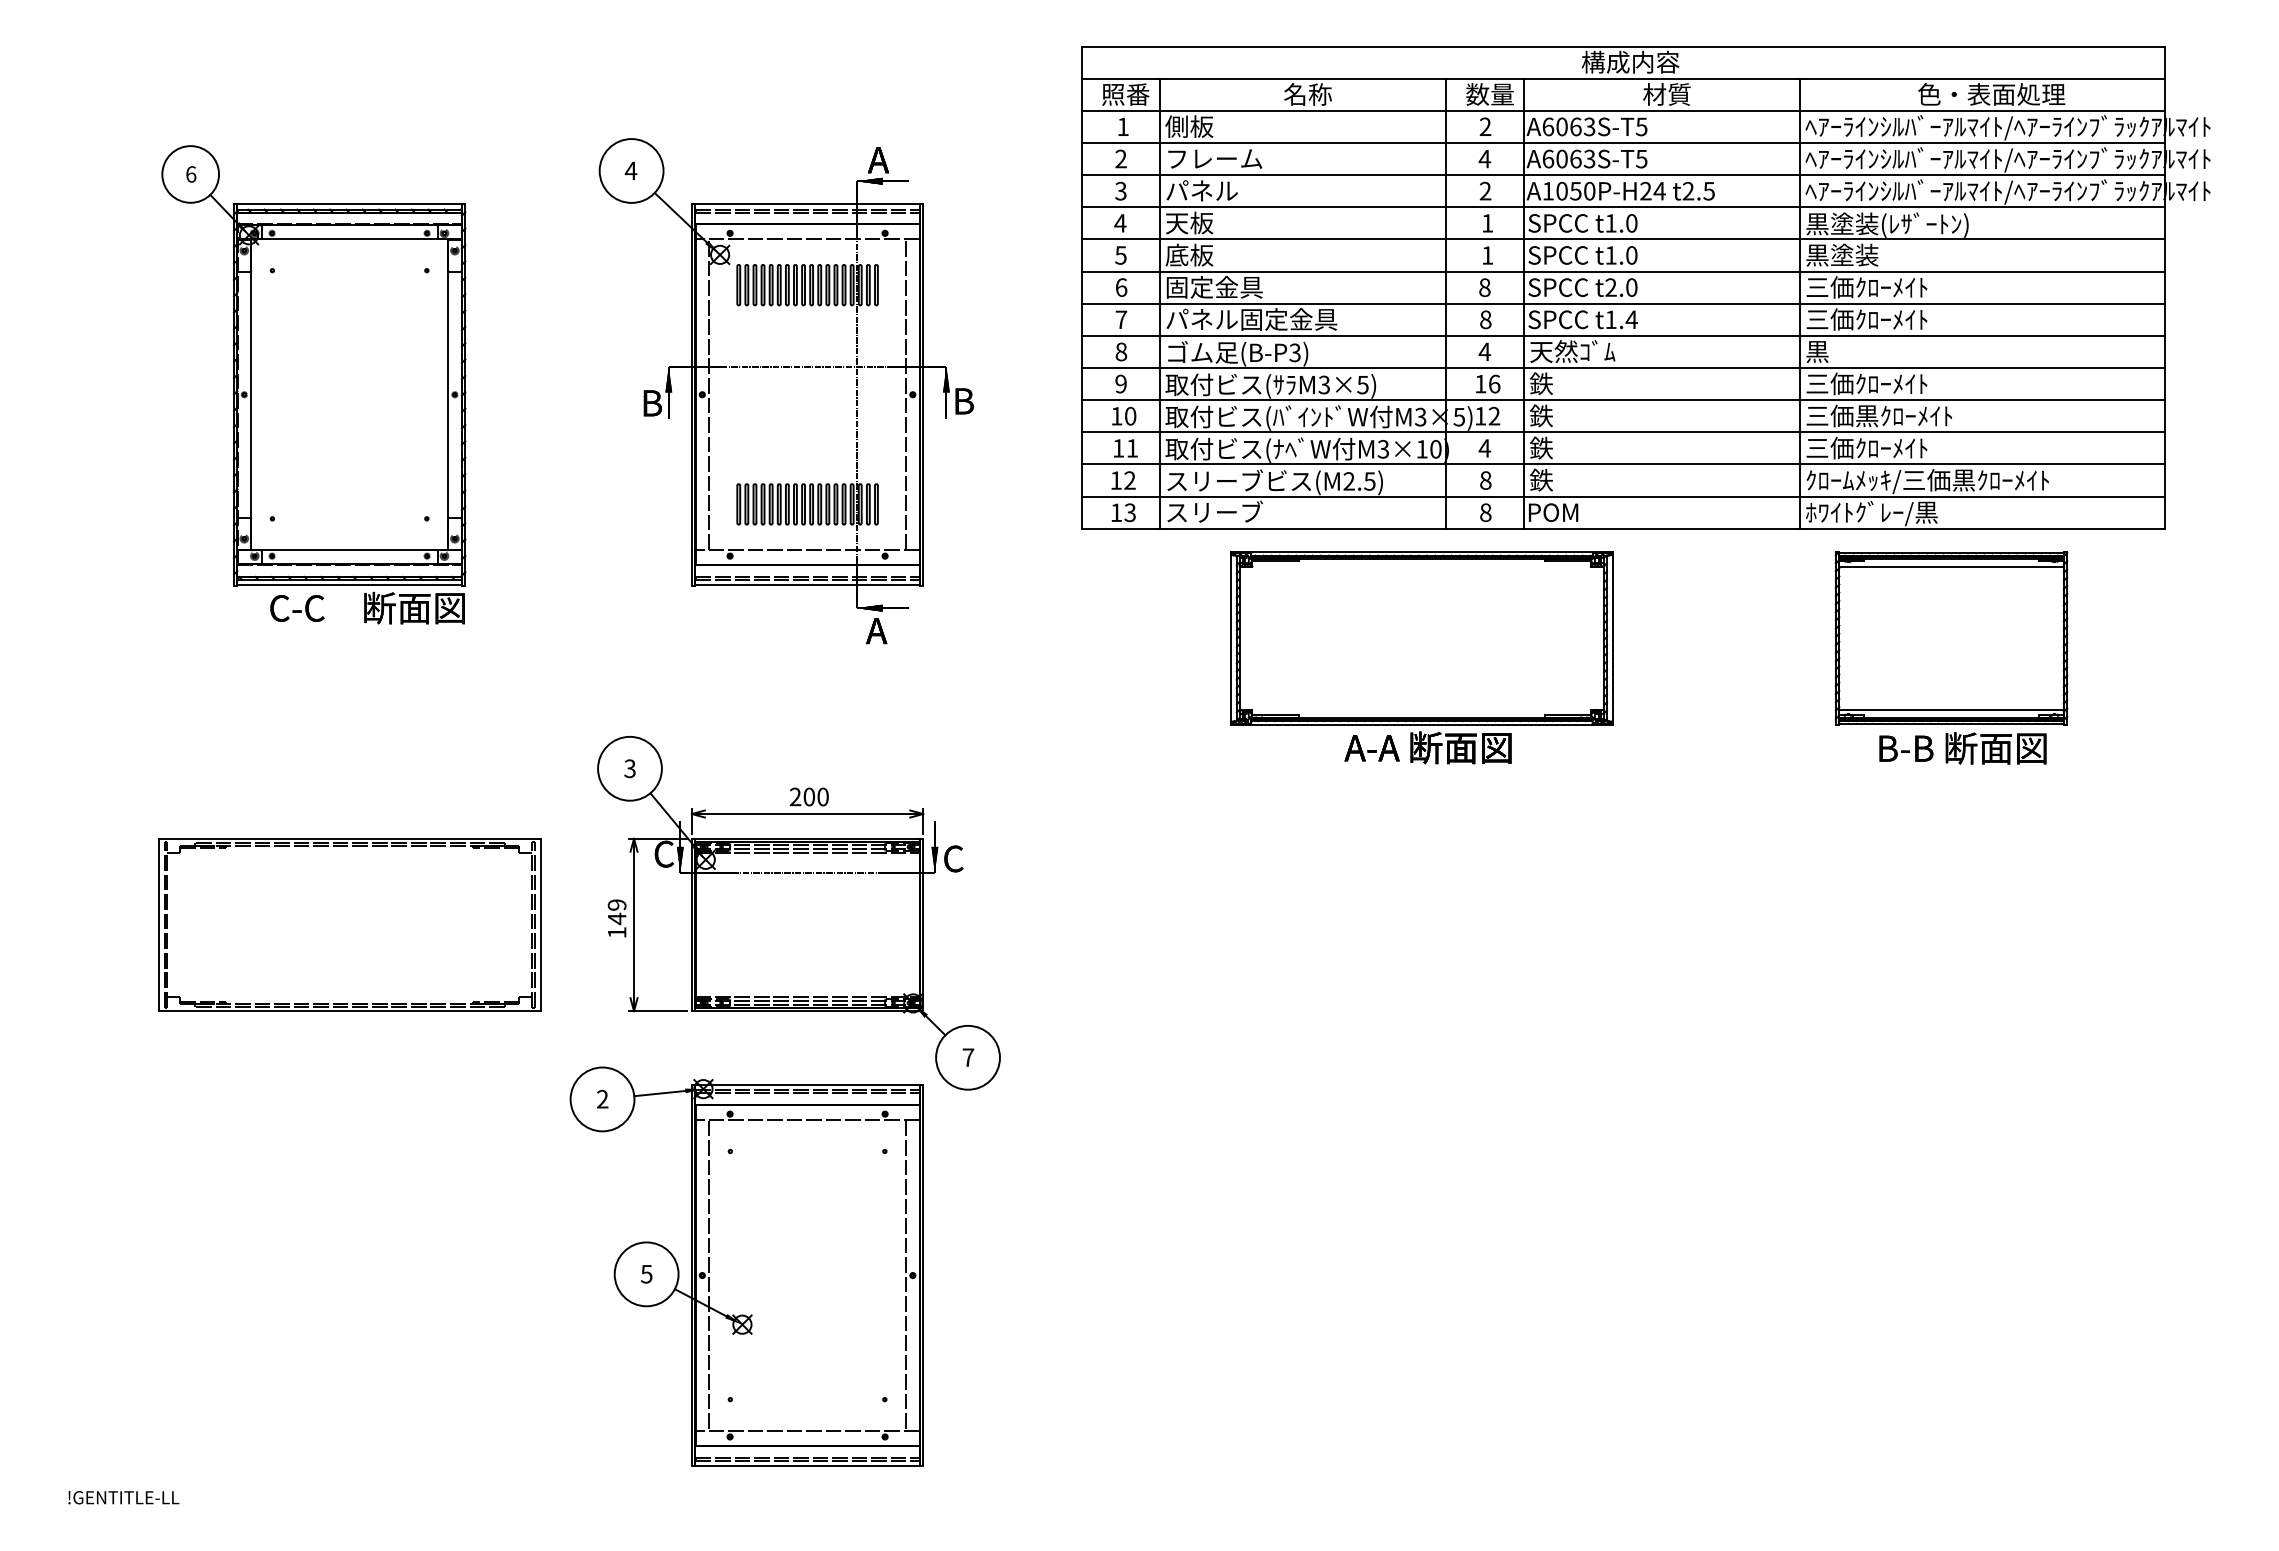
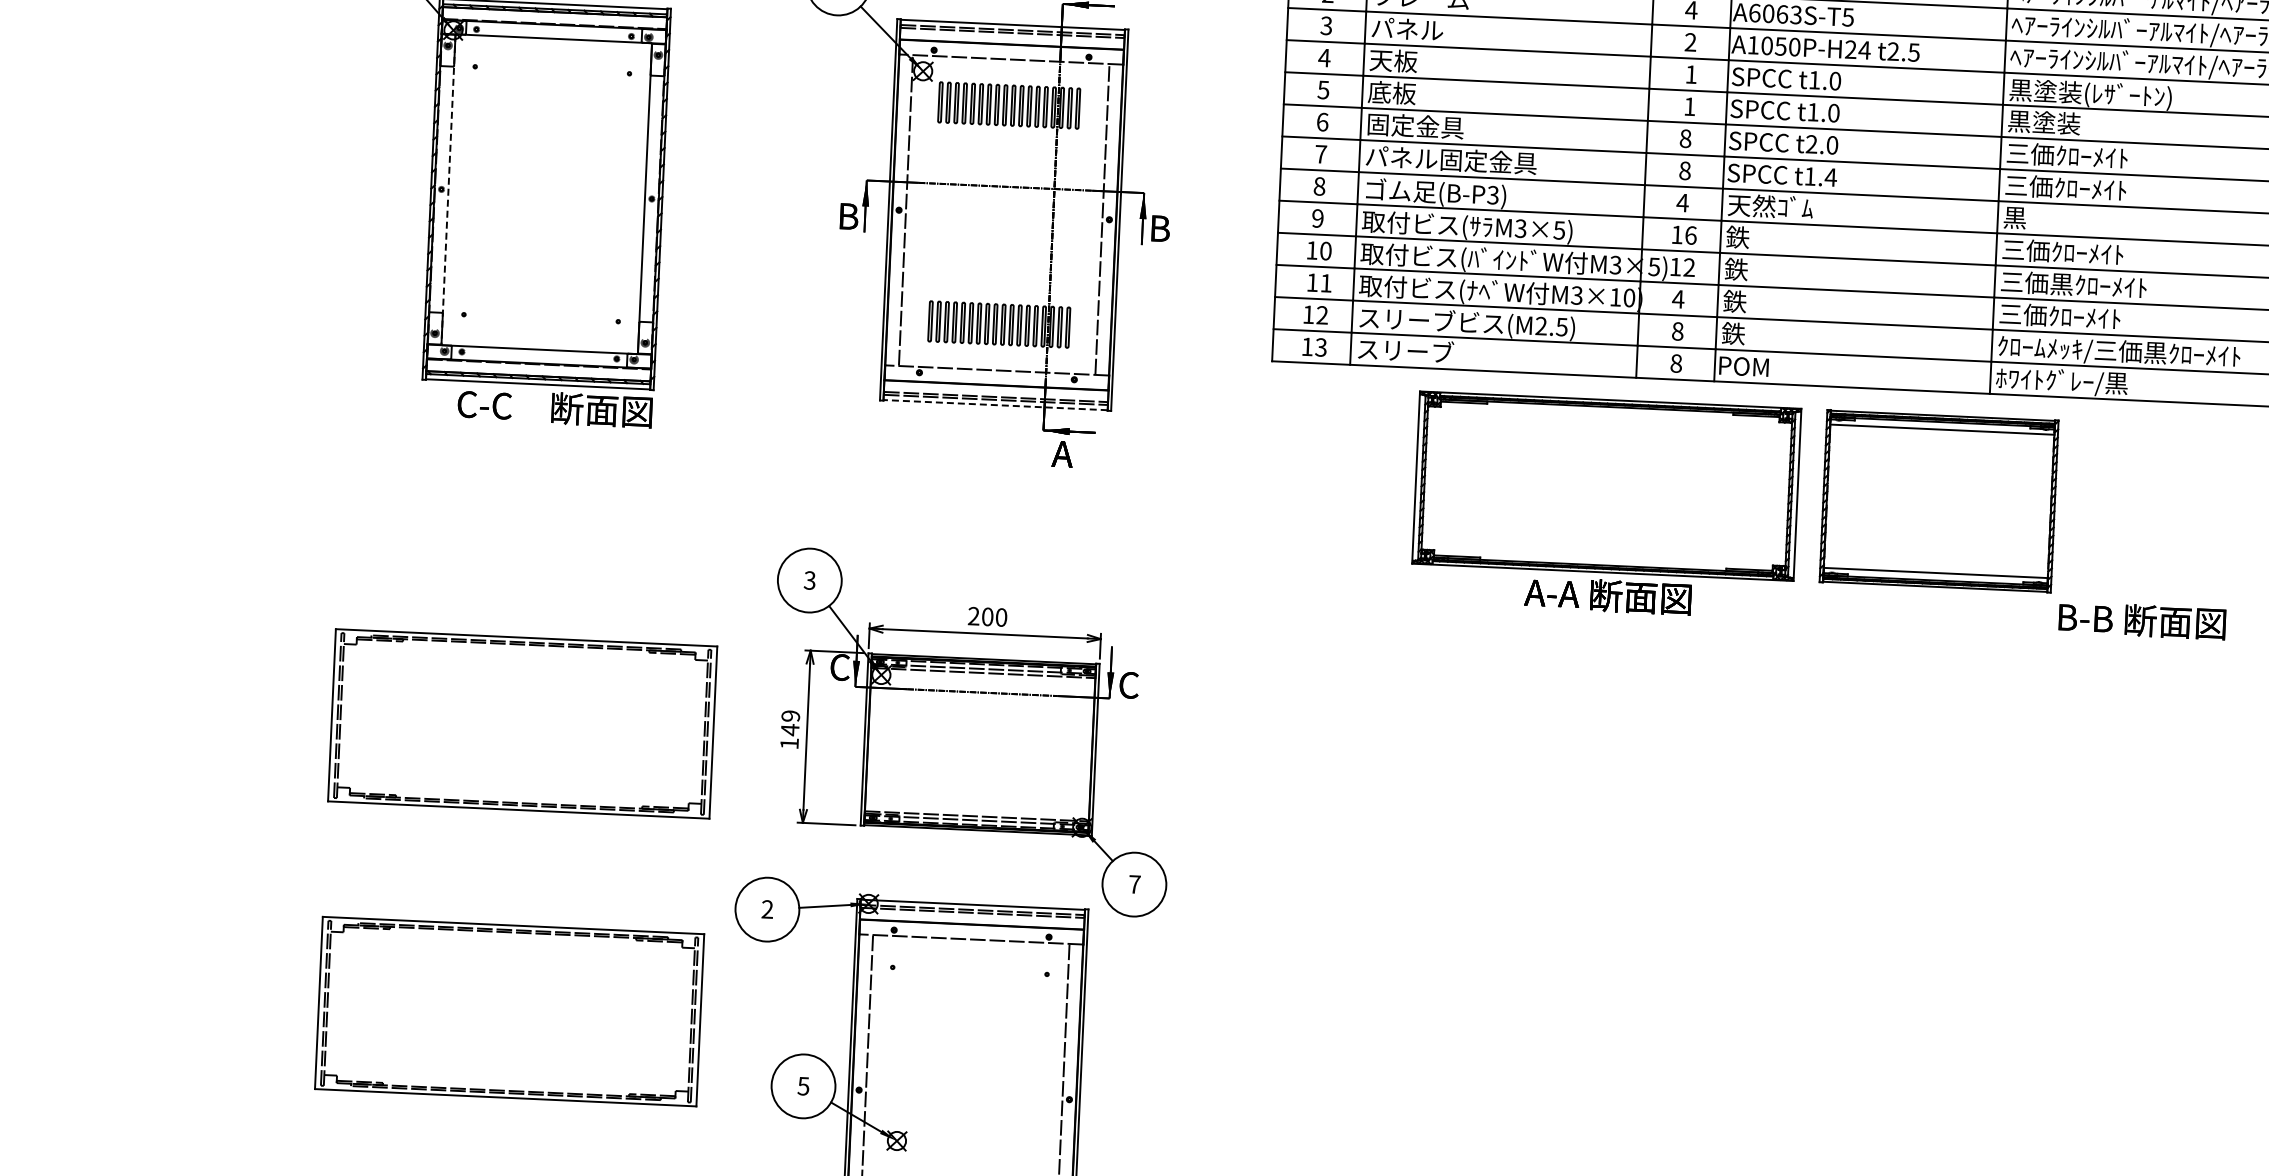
line: (251, 395) -> (448, 190), solid -> dashed
line: (807, 585) -> (995, 405), solid -> dashed
part: (1951, 638) -> (1939, 501), moved
part: (349, 1212) -> (509, 1011), added

